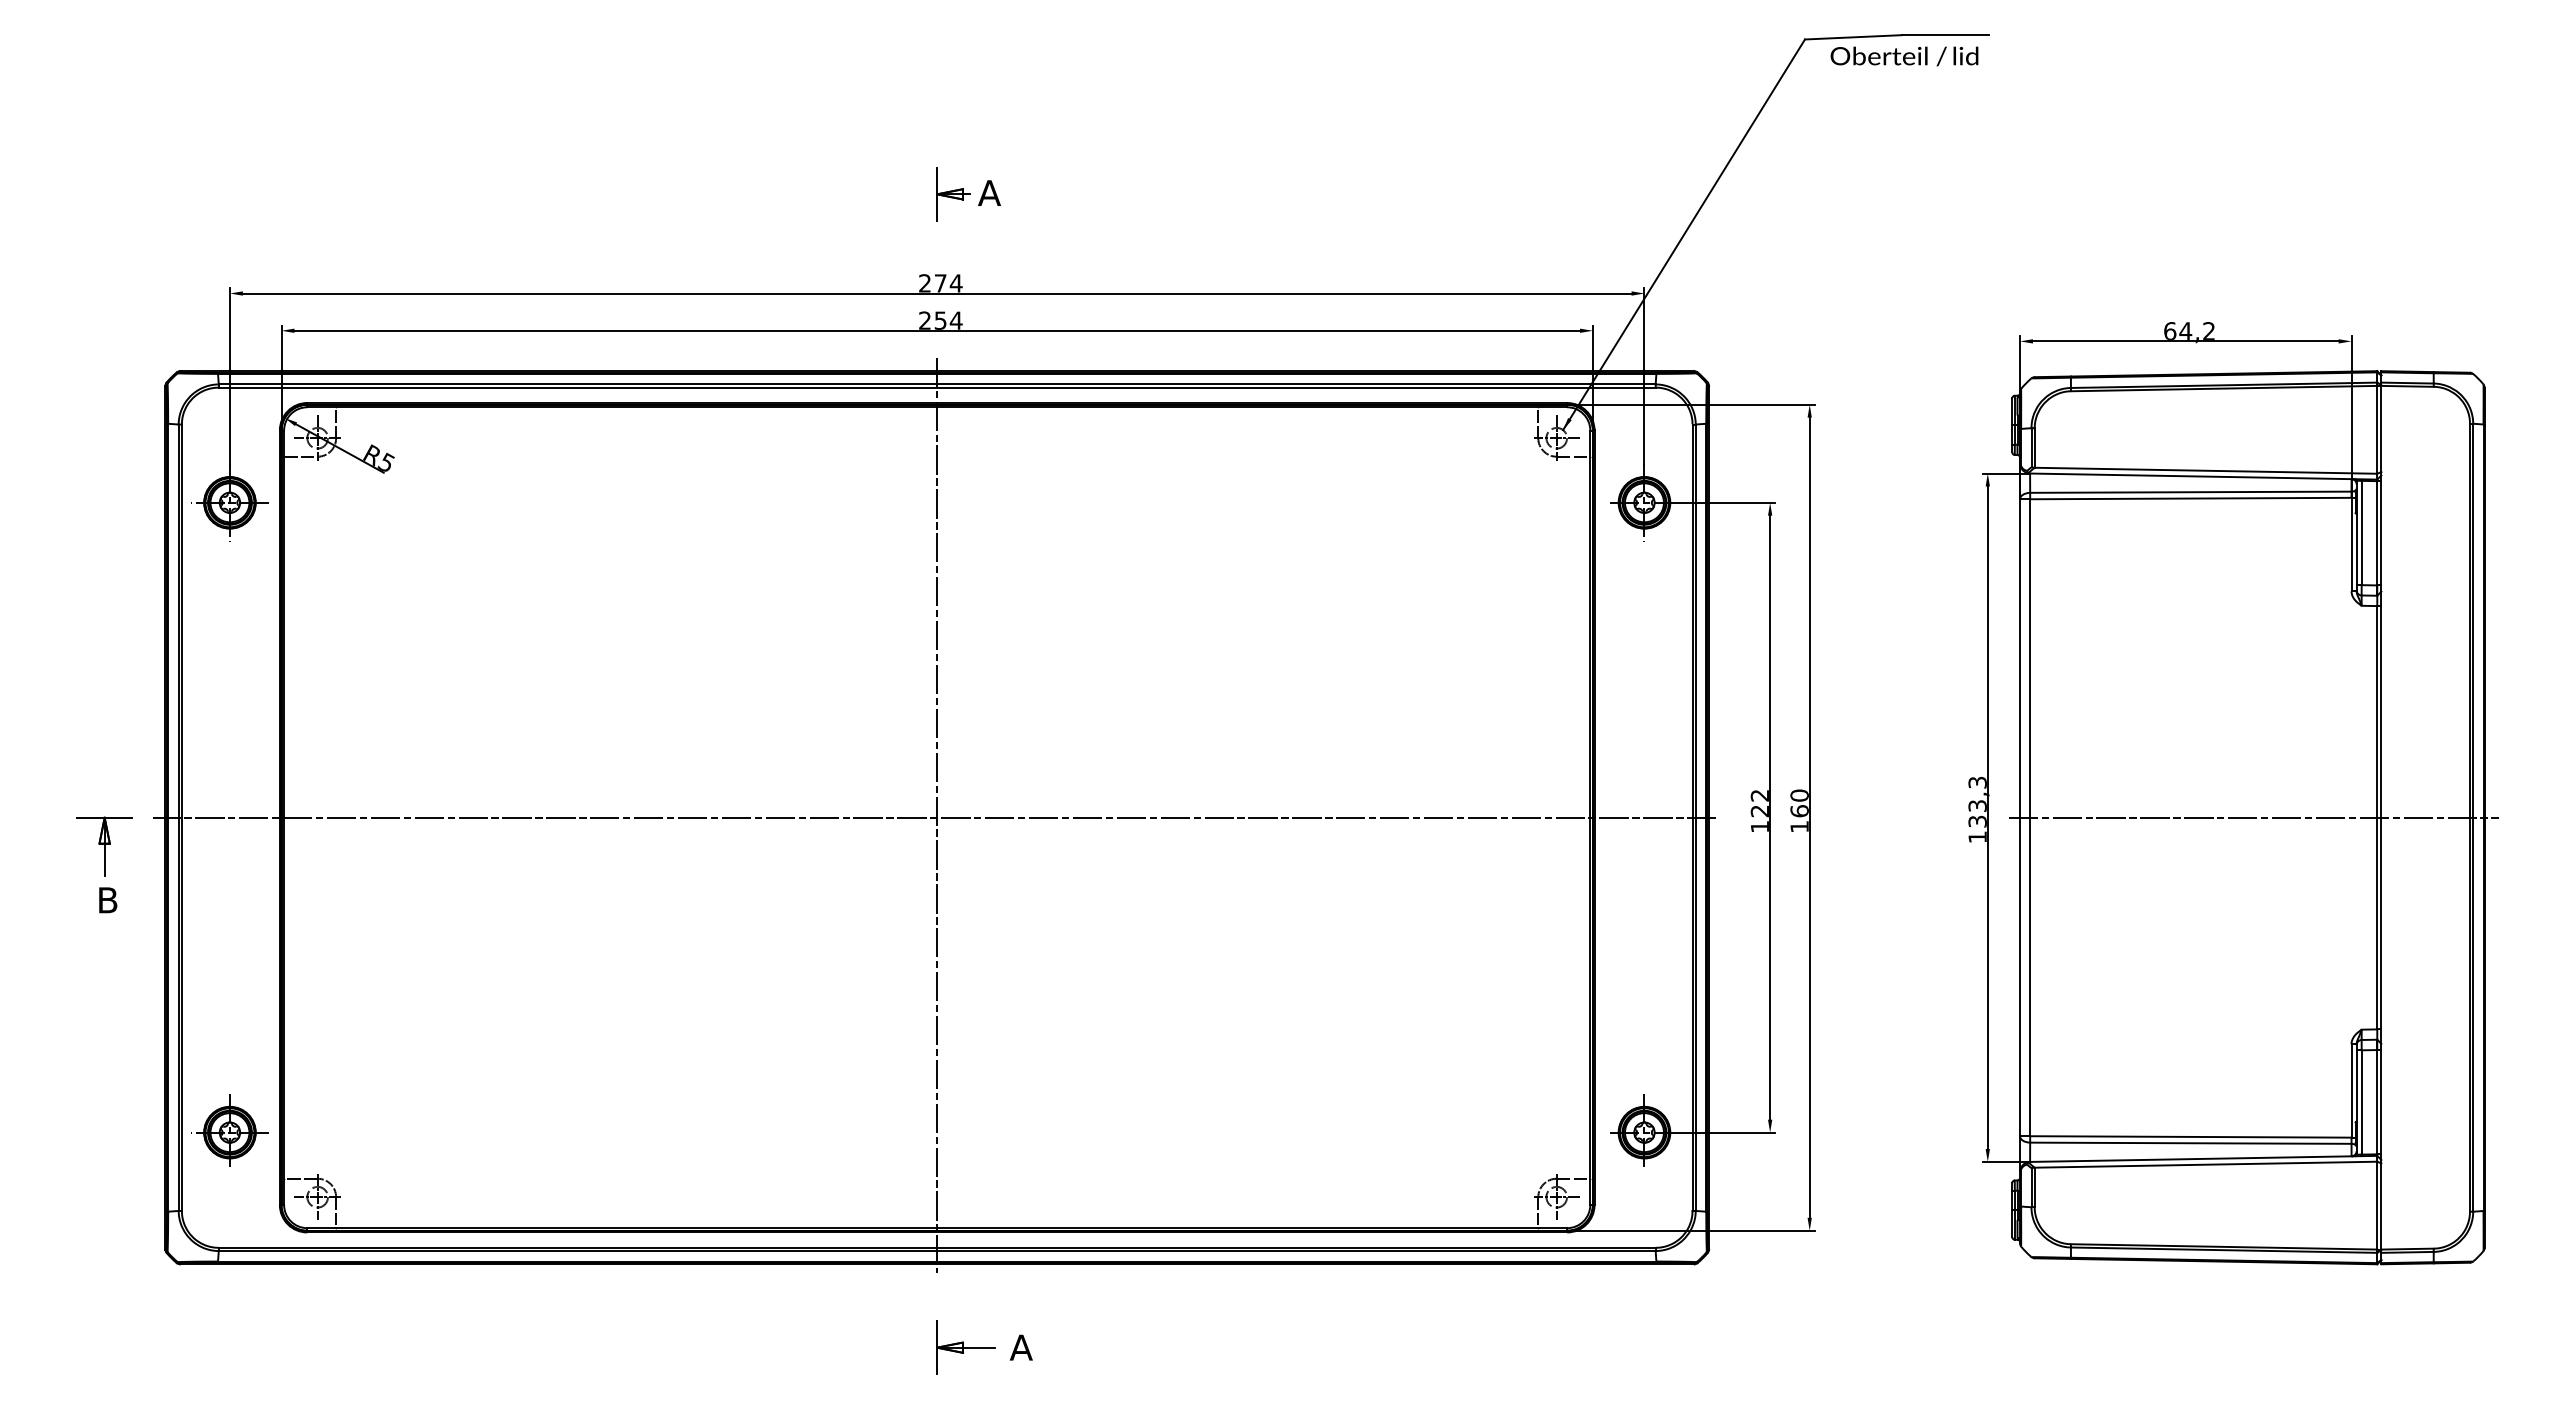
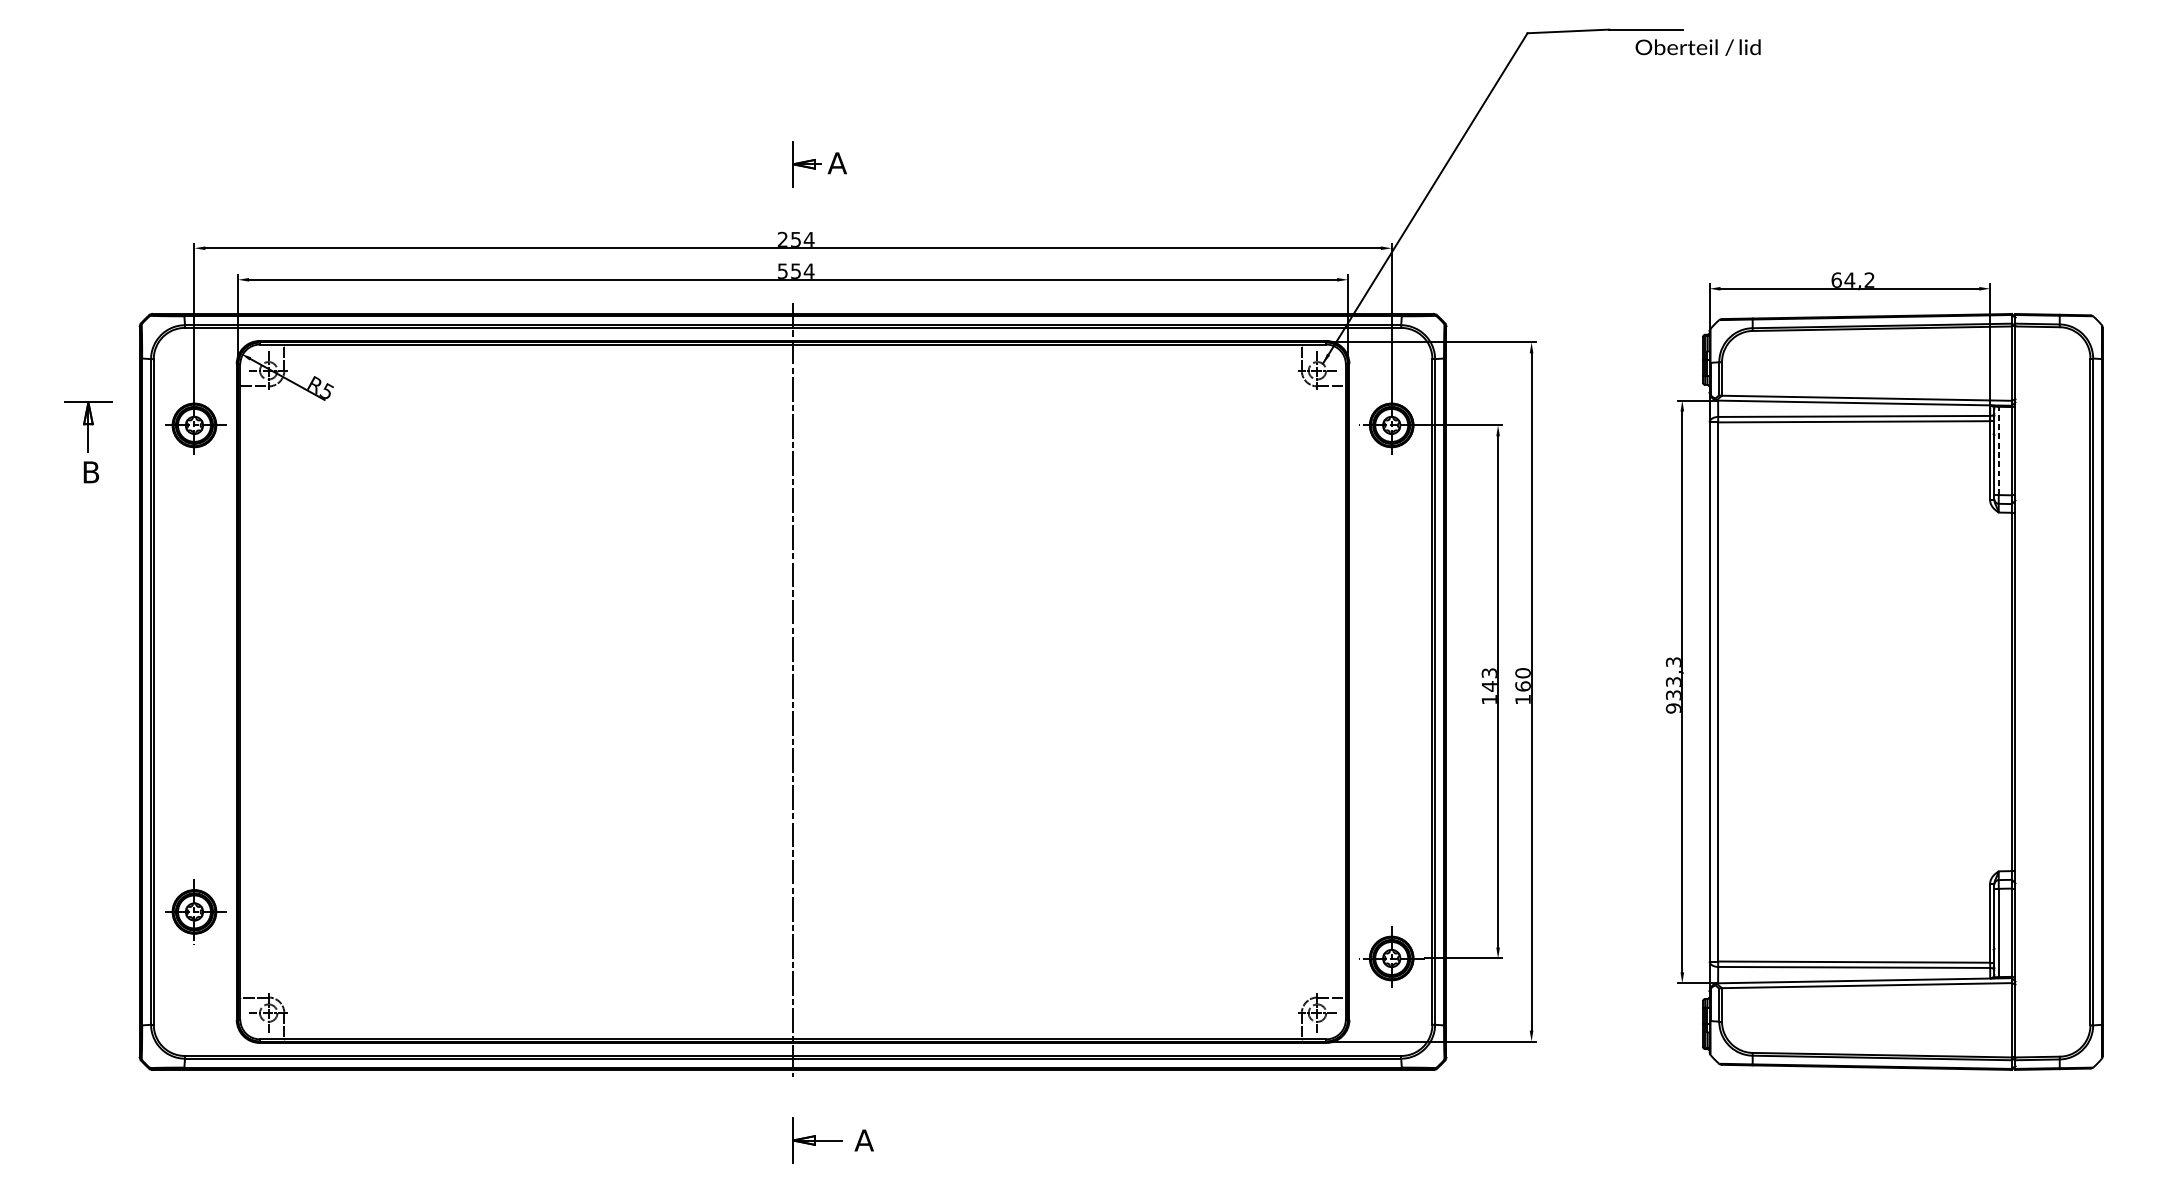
text: (1904, 56) -> (1698, 47), moved
text: (940, 283) -> (795, 239), 274 -> 254
text: (924, 320) -> (782, 271), 254 -> 554
line: (2361, 532) -> (1998, 450), solid -> dashed
text: (1759, 803) -> (1489, 679), 122 -> 143
line: (934, 817) -> (790, 691), removed
line: (2253, 817) -> (1907, 691), removed
text: (1977, 837) -> (1673, 708), 133,3 -> 933,3
part: (104, 864) -> (88, 442), moved
part: (229, 1130) -> (194, 910), moved

